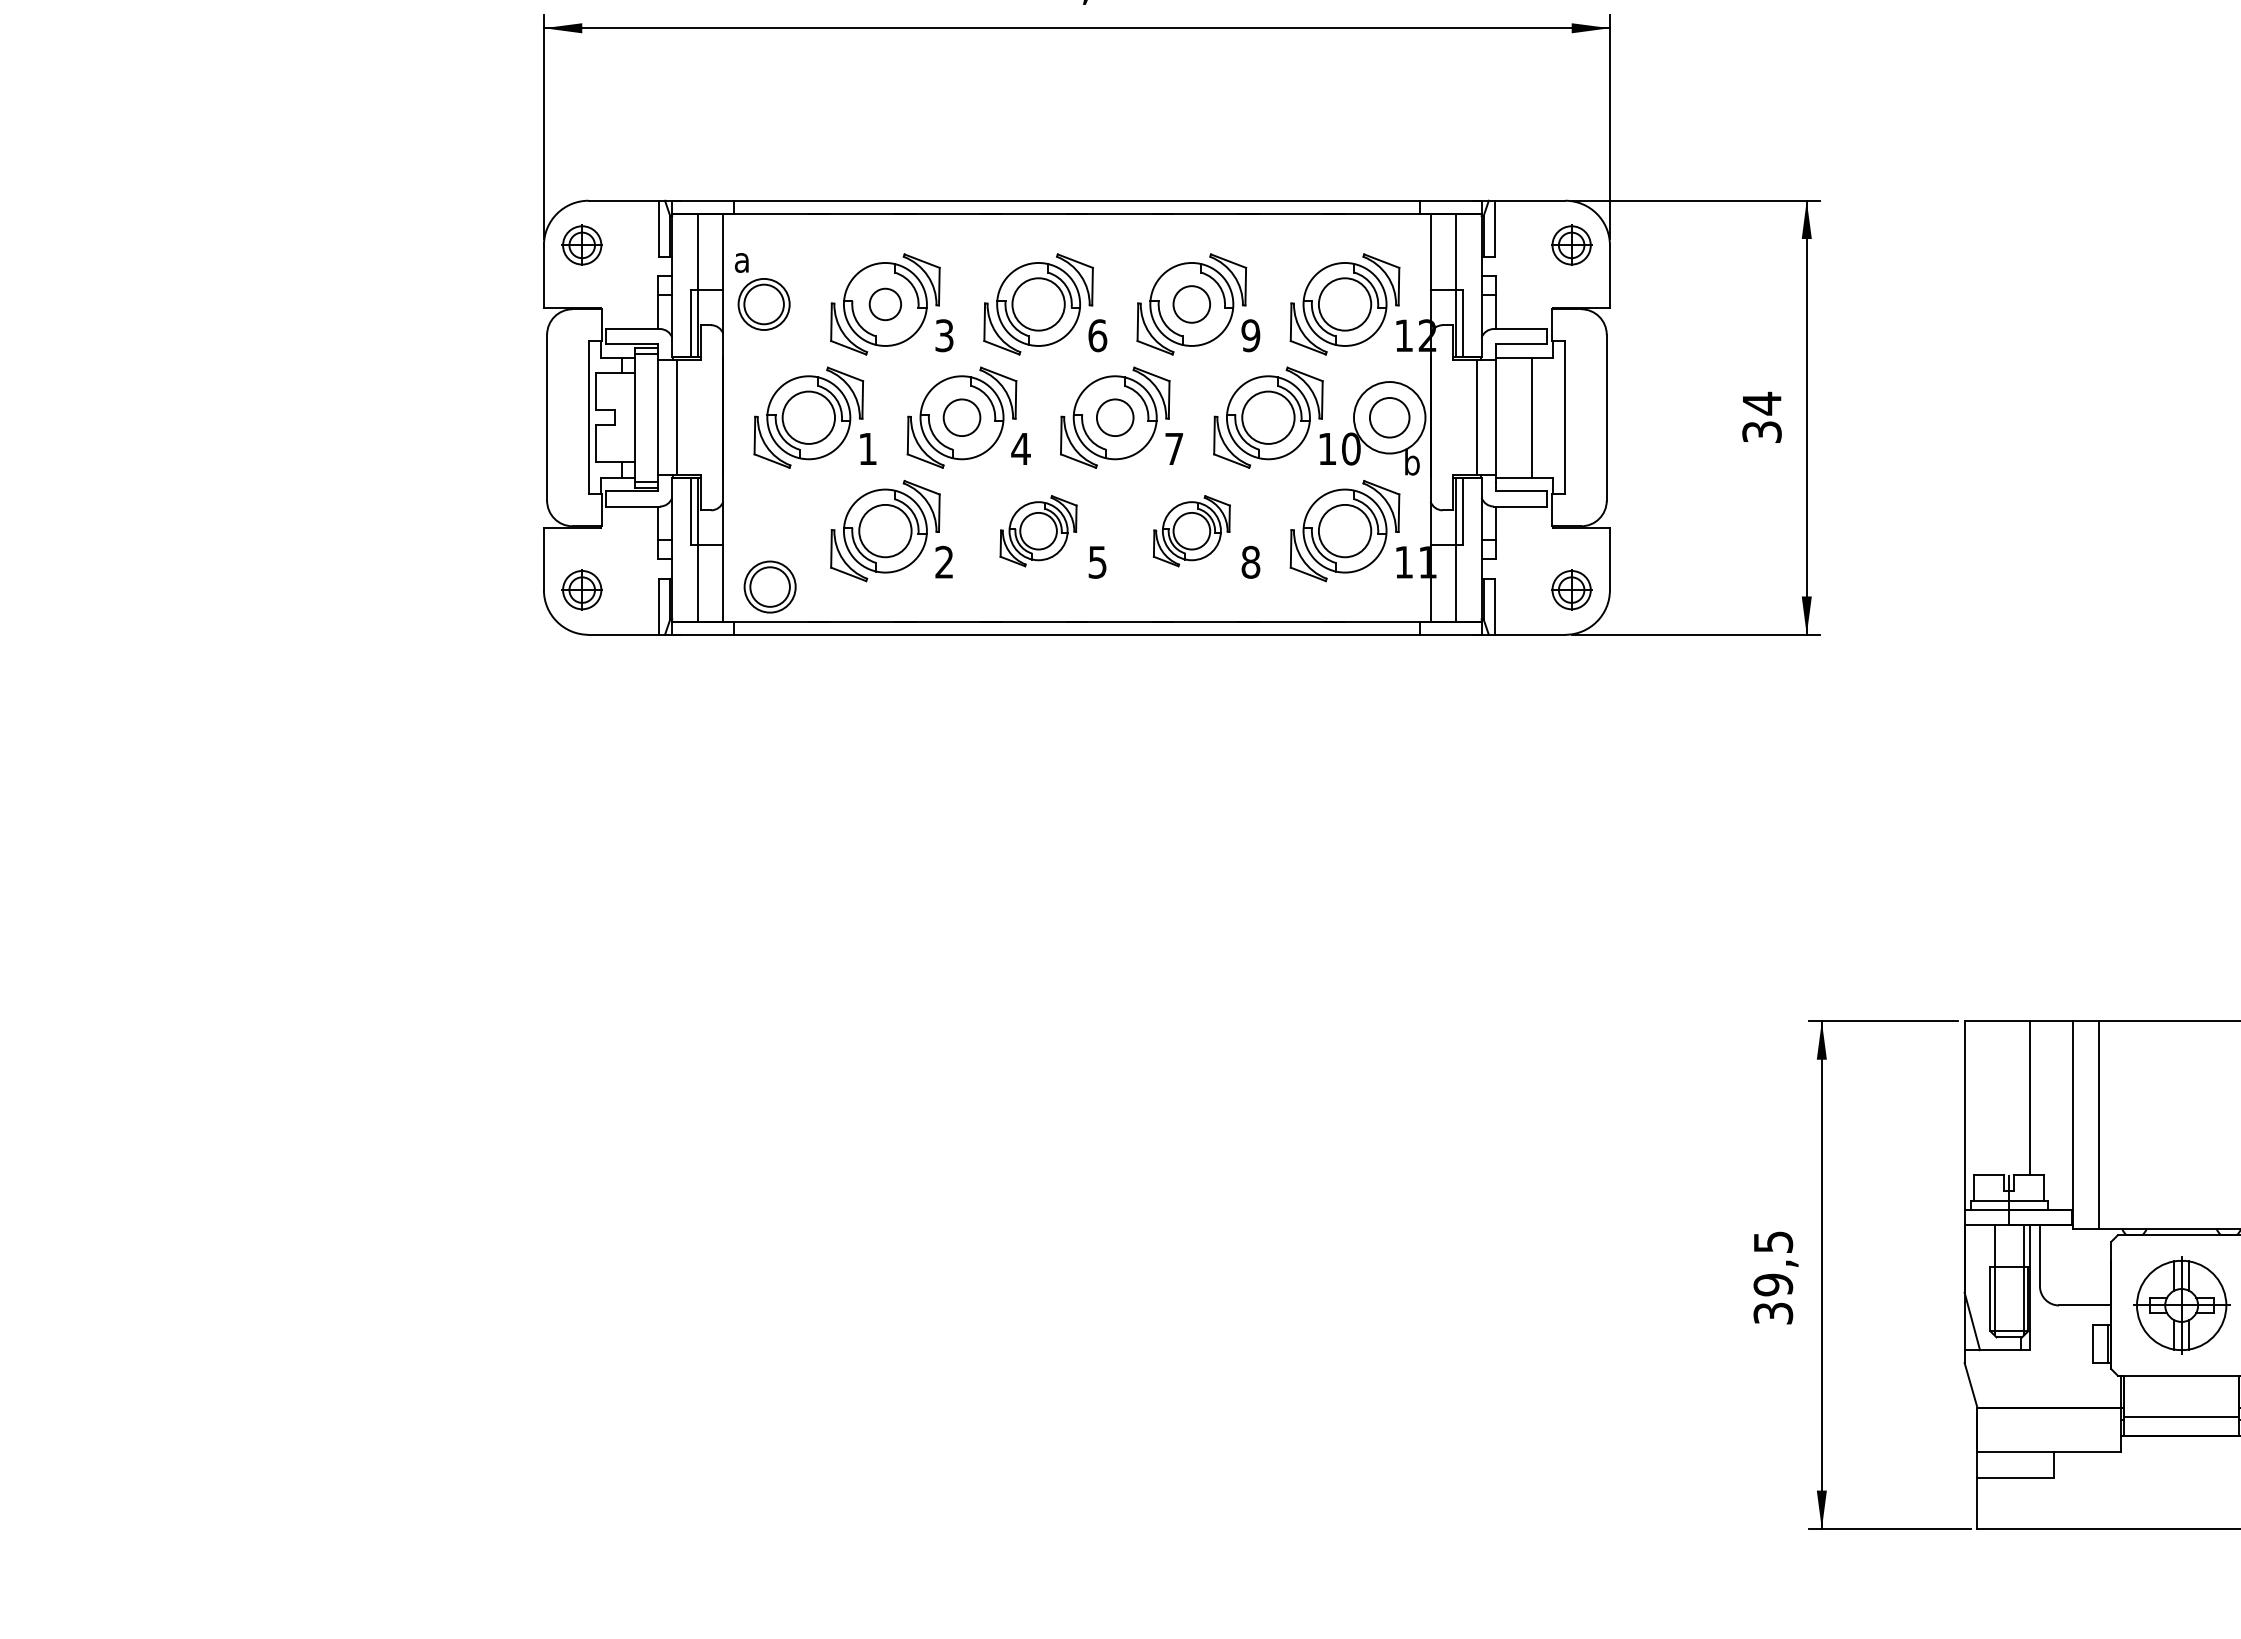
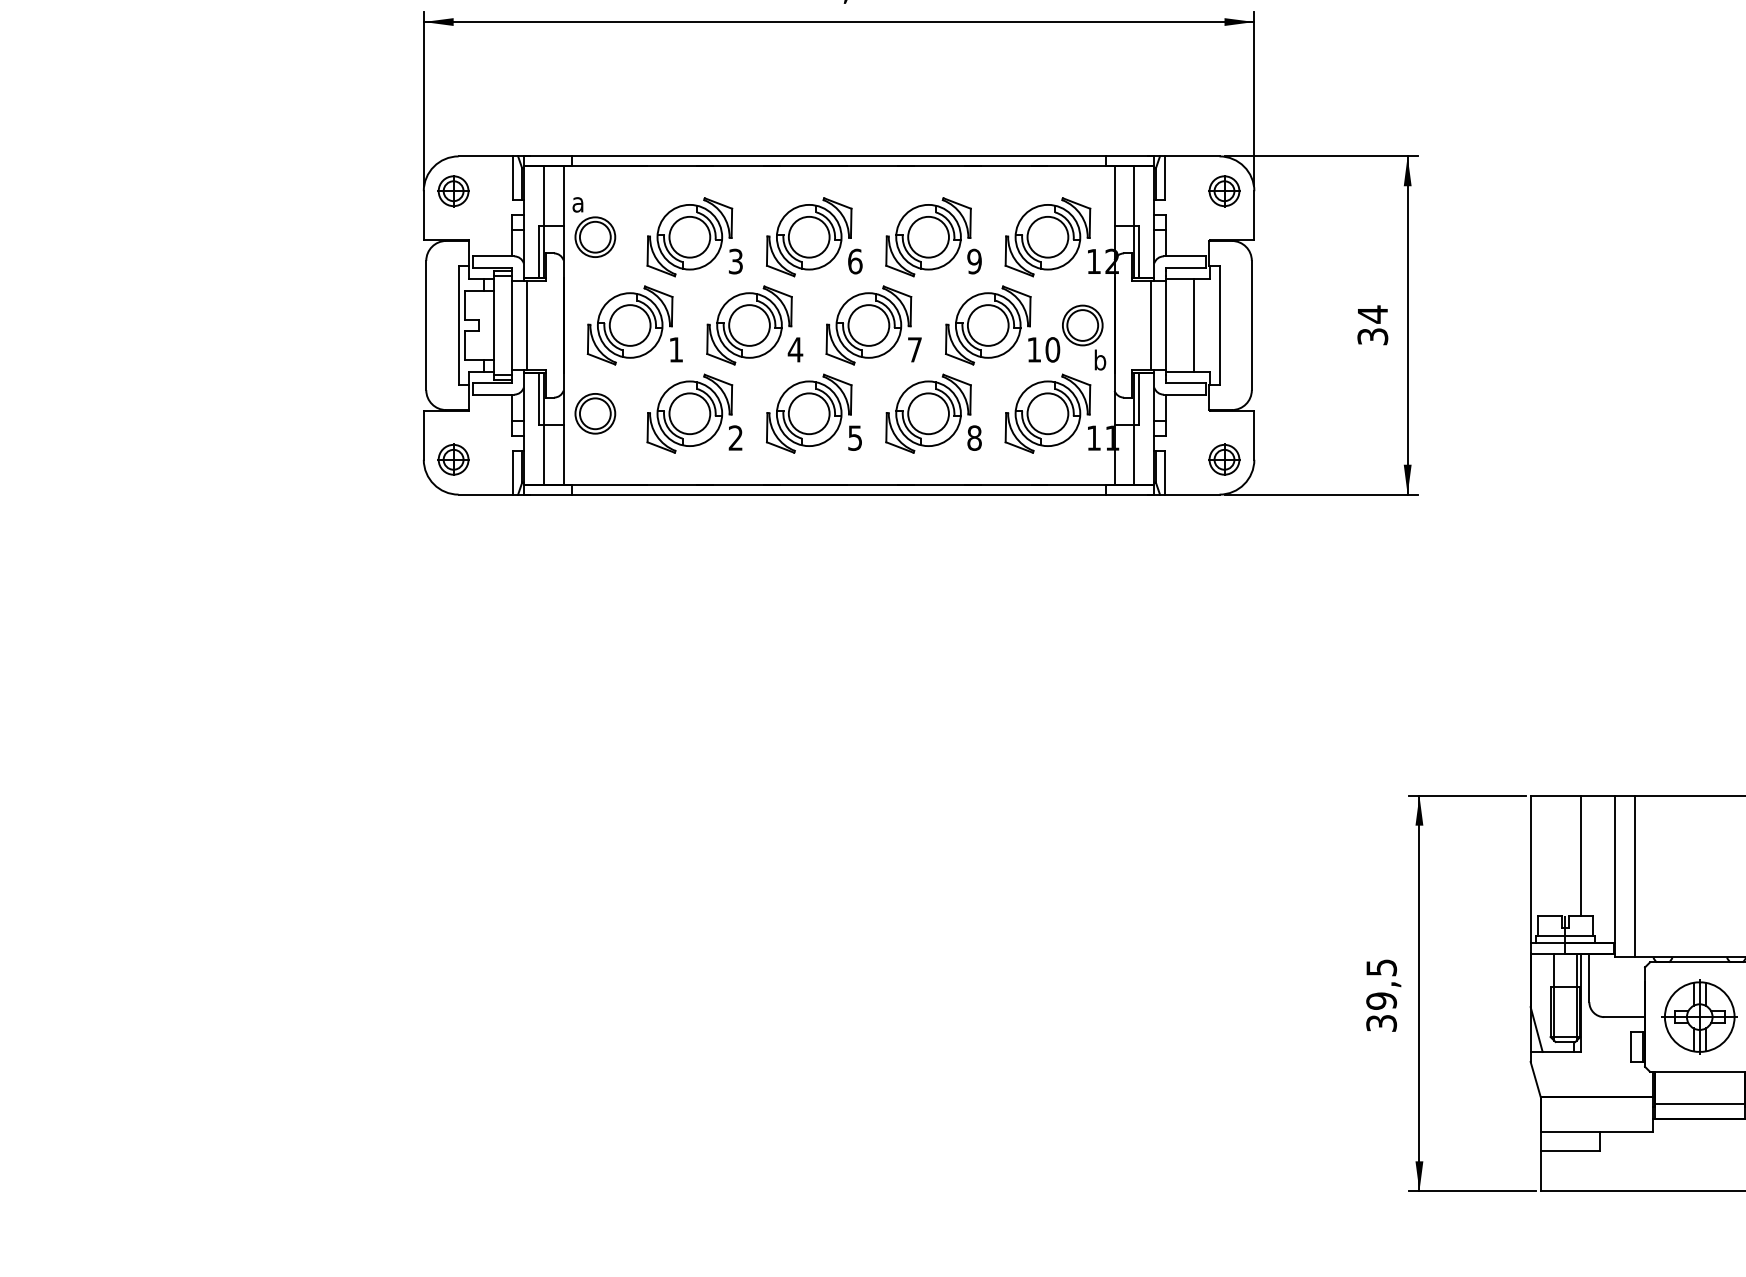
circle: (885, 304) -> (689, 237), size x1.67
circle: (1191, 304) -> (928, 237), size x1.43
circle: (961, 417) -> (749, 325), size x1.43
circle: (1115, 417) -> (869, 325), size x1.43
circle: (1389, 417) -> (1082, 325), size x0.71
part: (1038, 531) -> (809, 414), size x1.43
part: (1191, 531) -> (928, 414), size x1.43
part: (769, 586) -> (594, 413), moved

